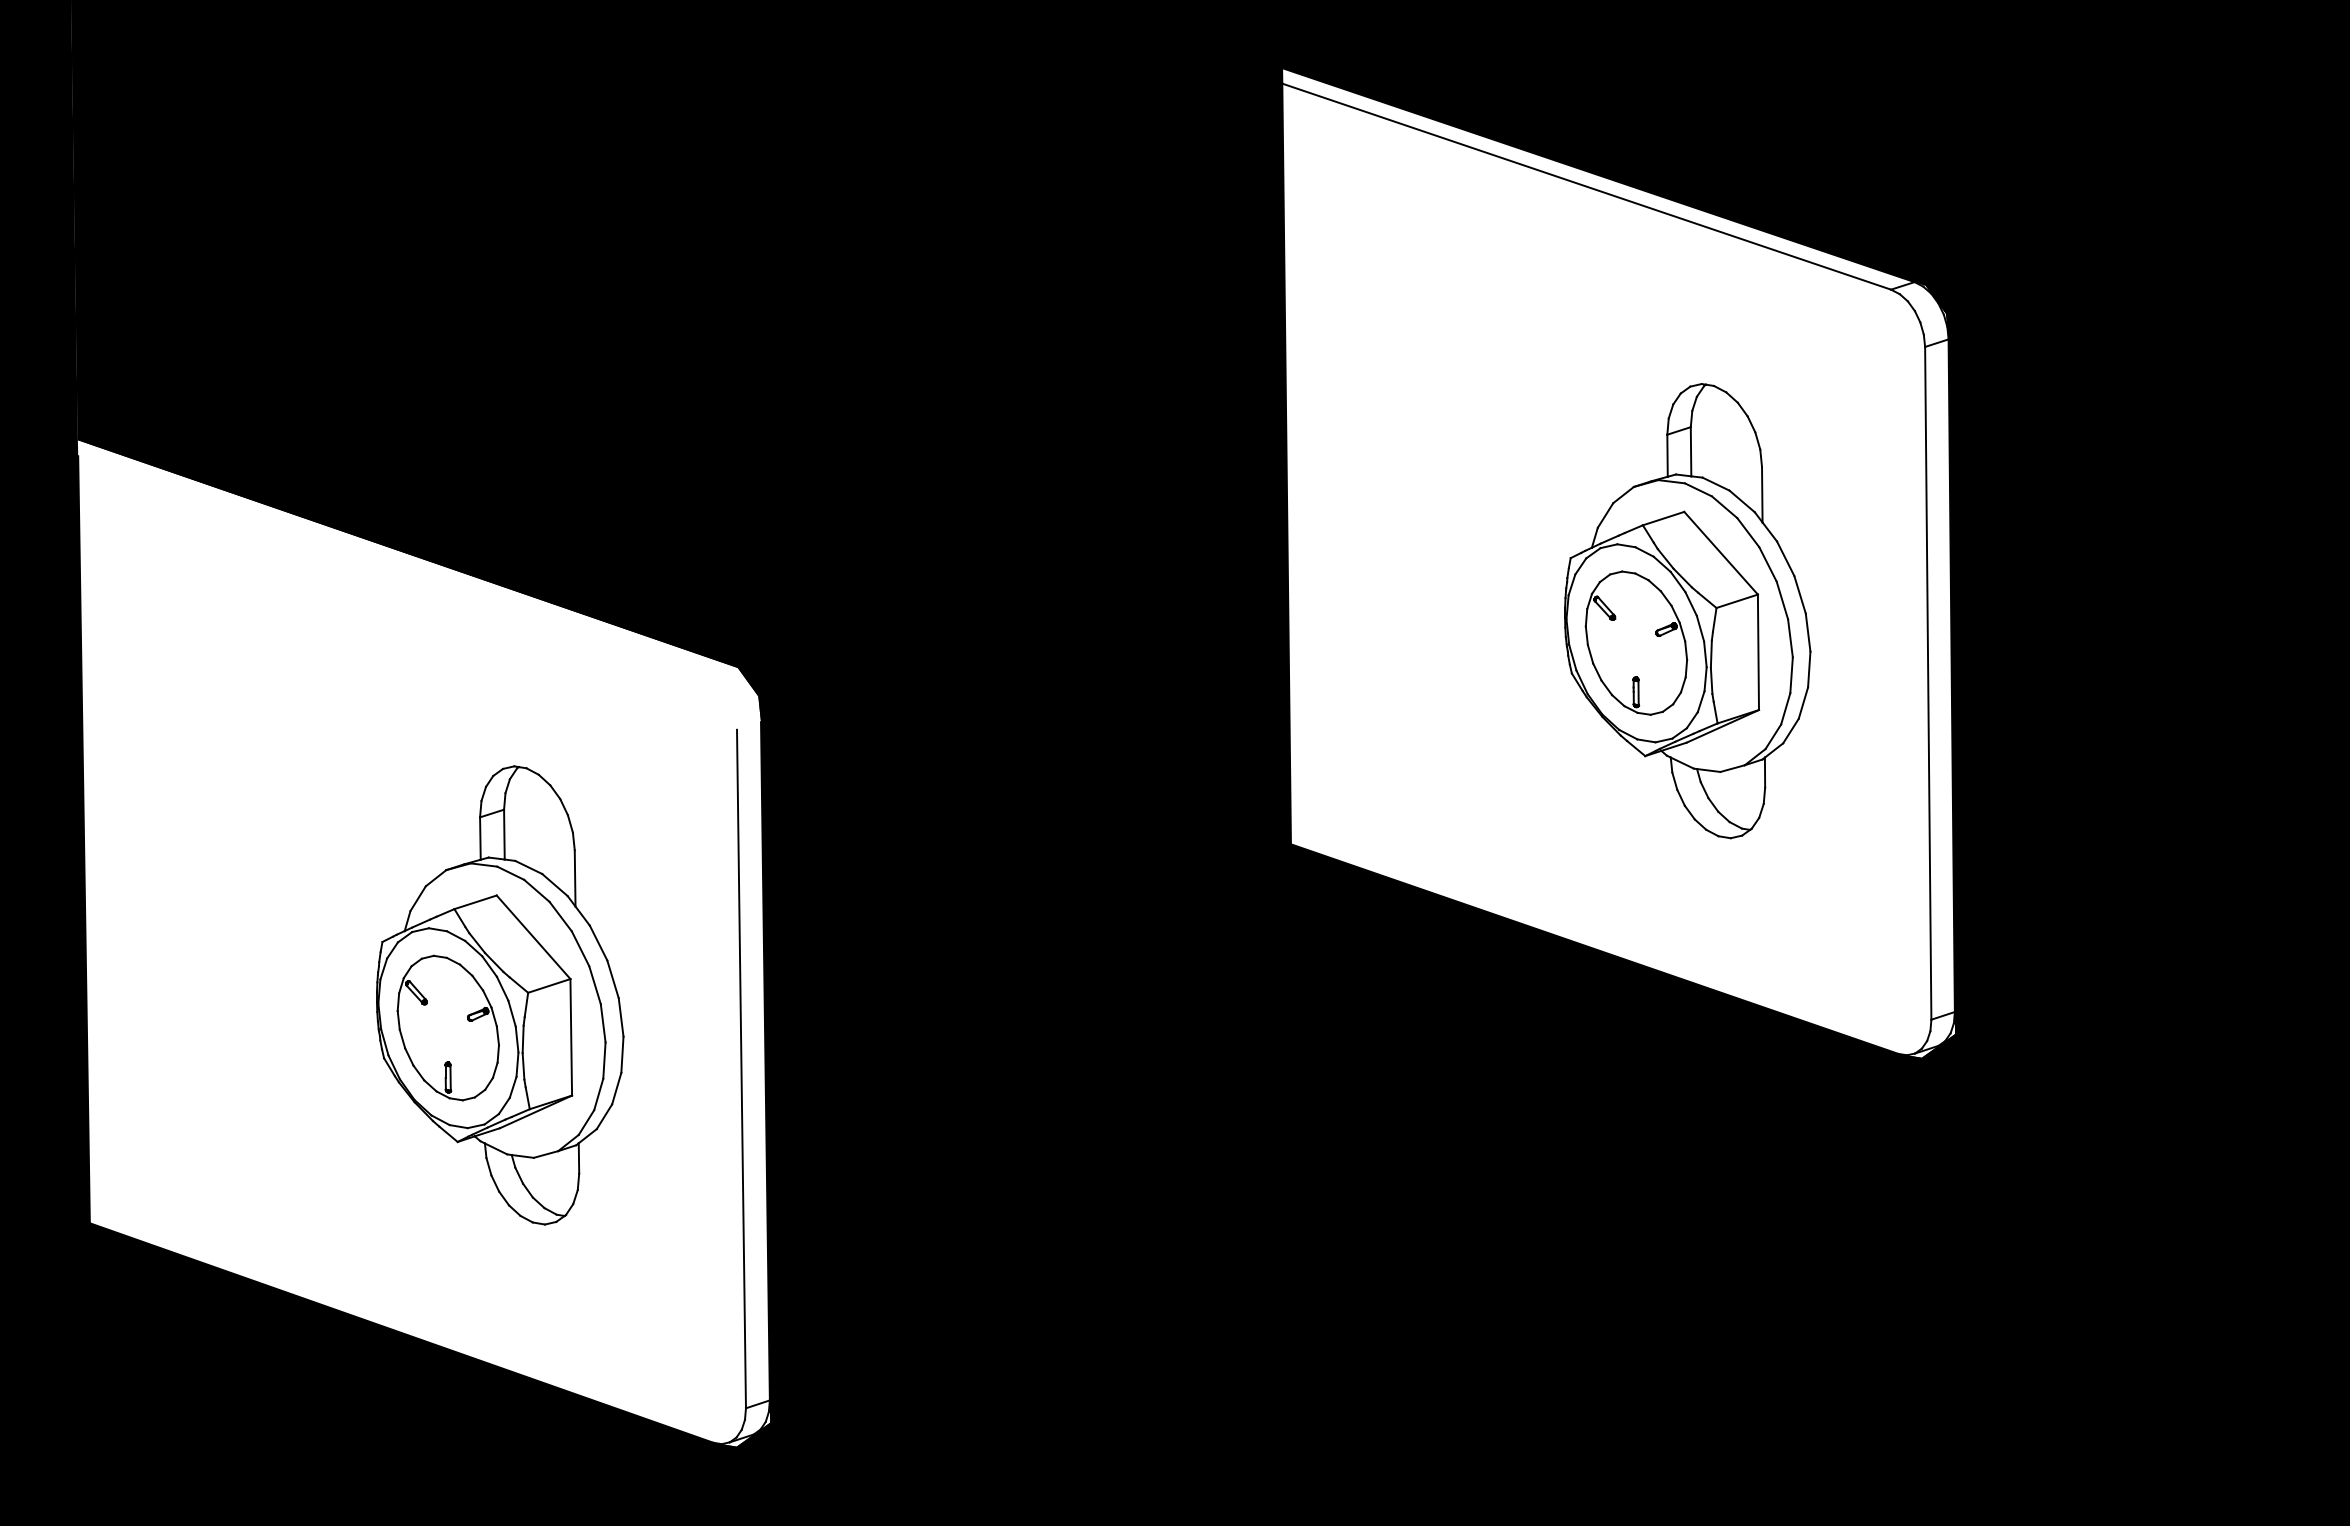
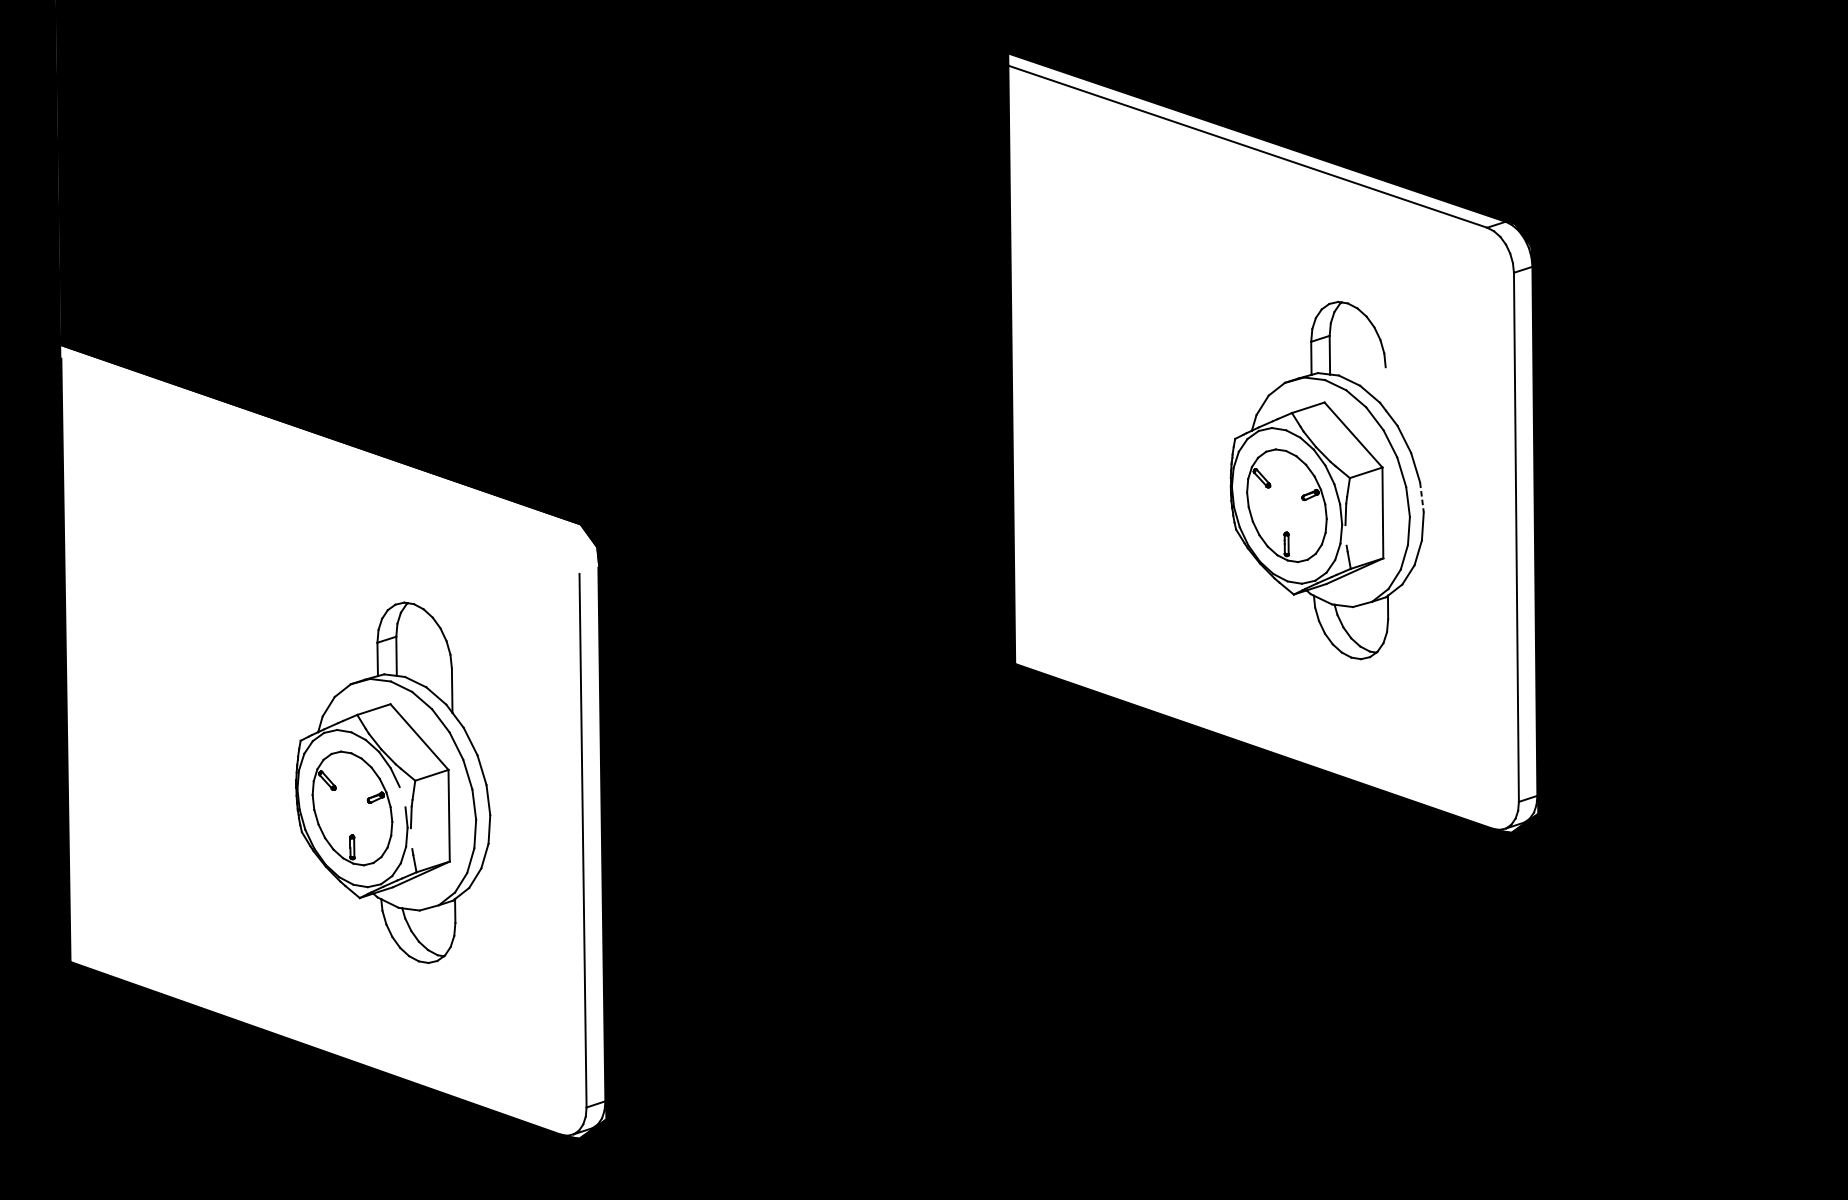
line: (1762, 494) -> (1386, 388), removed
line: (1808, 633) -> (1422, 498), solid -> dashed
line: (1711, 680) -> (1345, 535), removed
line: (511, 1013) -> (402, 797), removed
line: (523, 1066) -> (411, 838), removed

